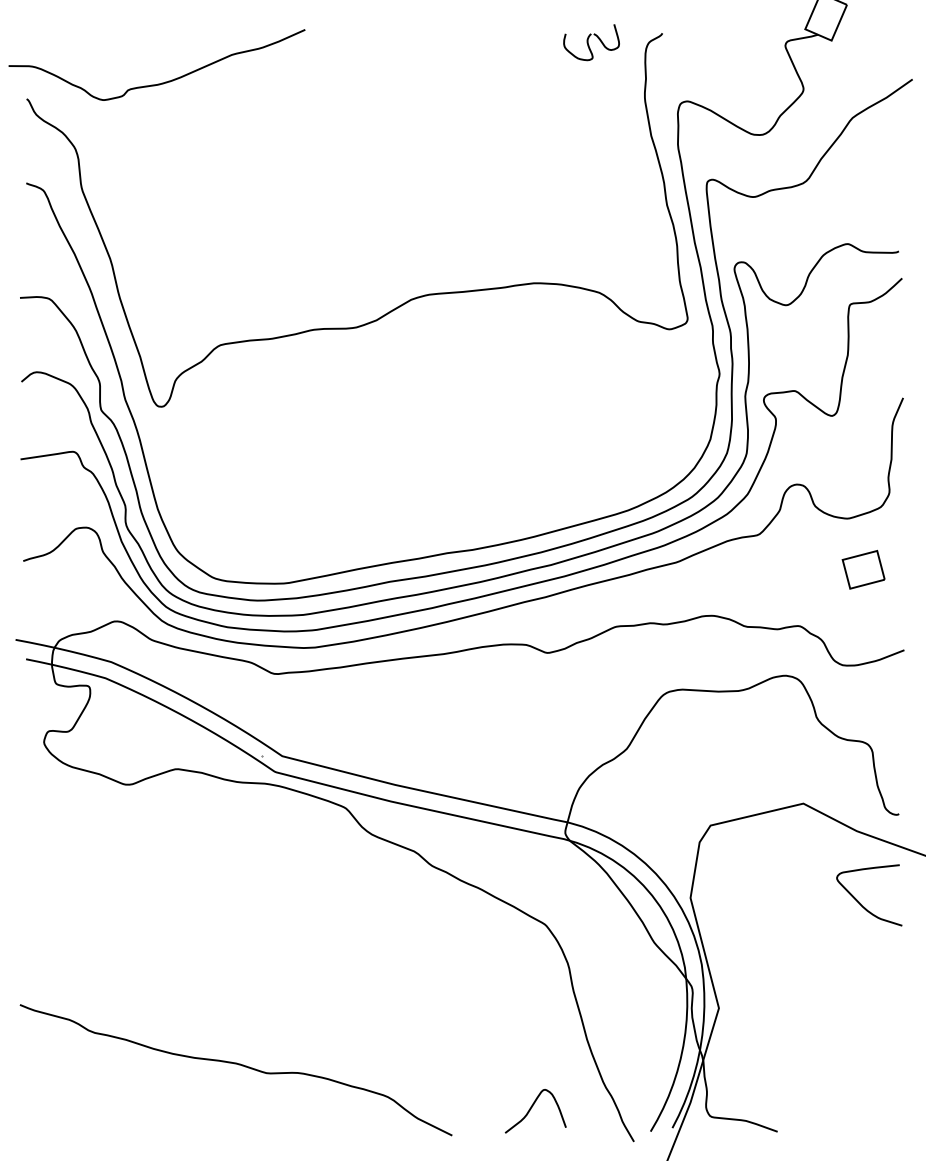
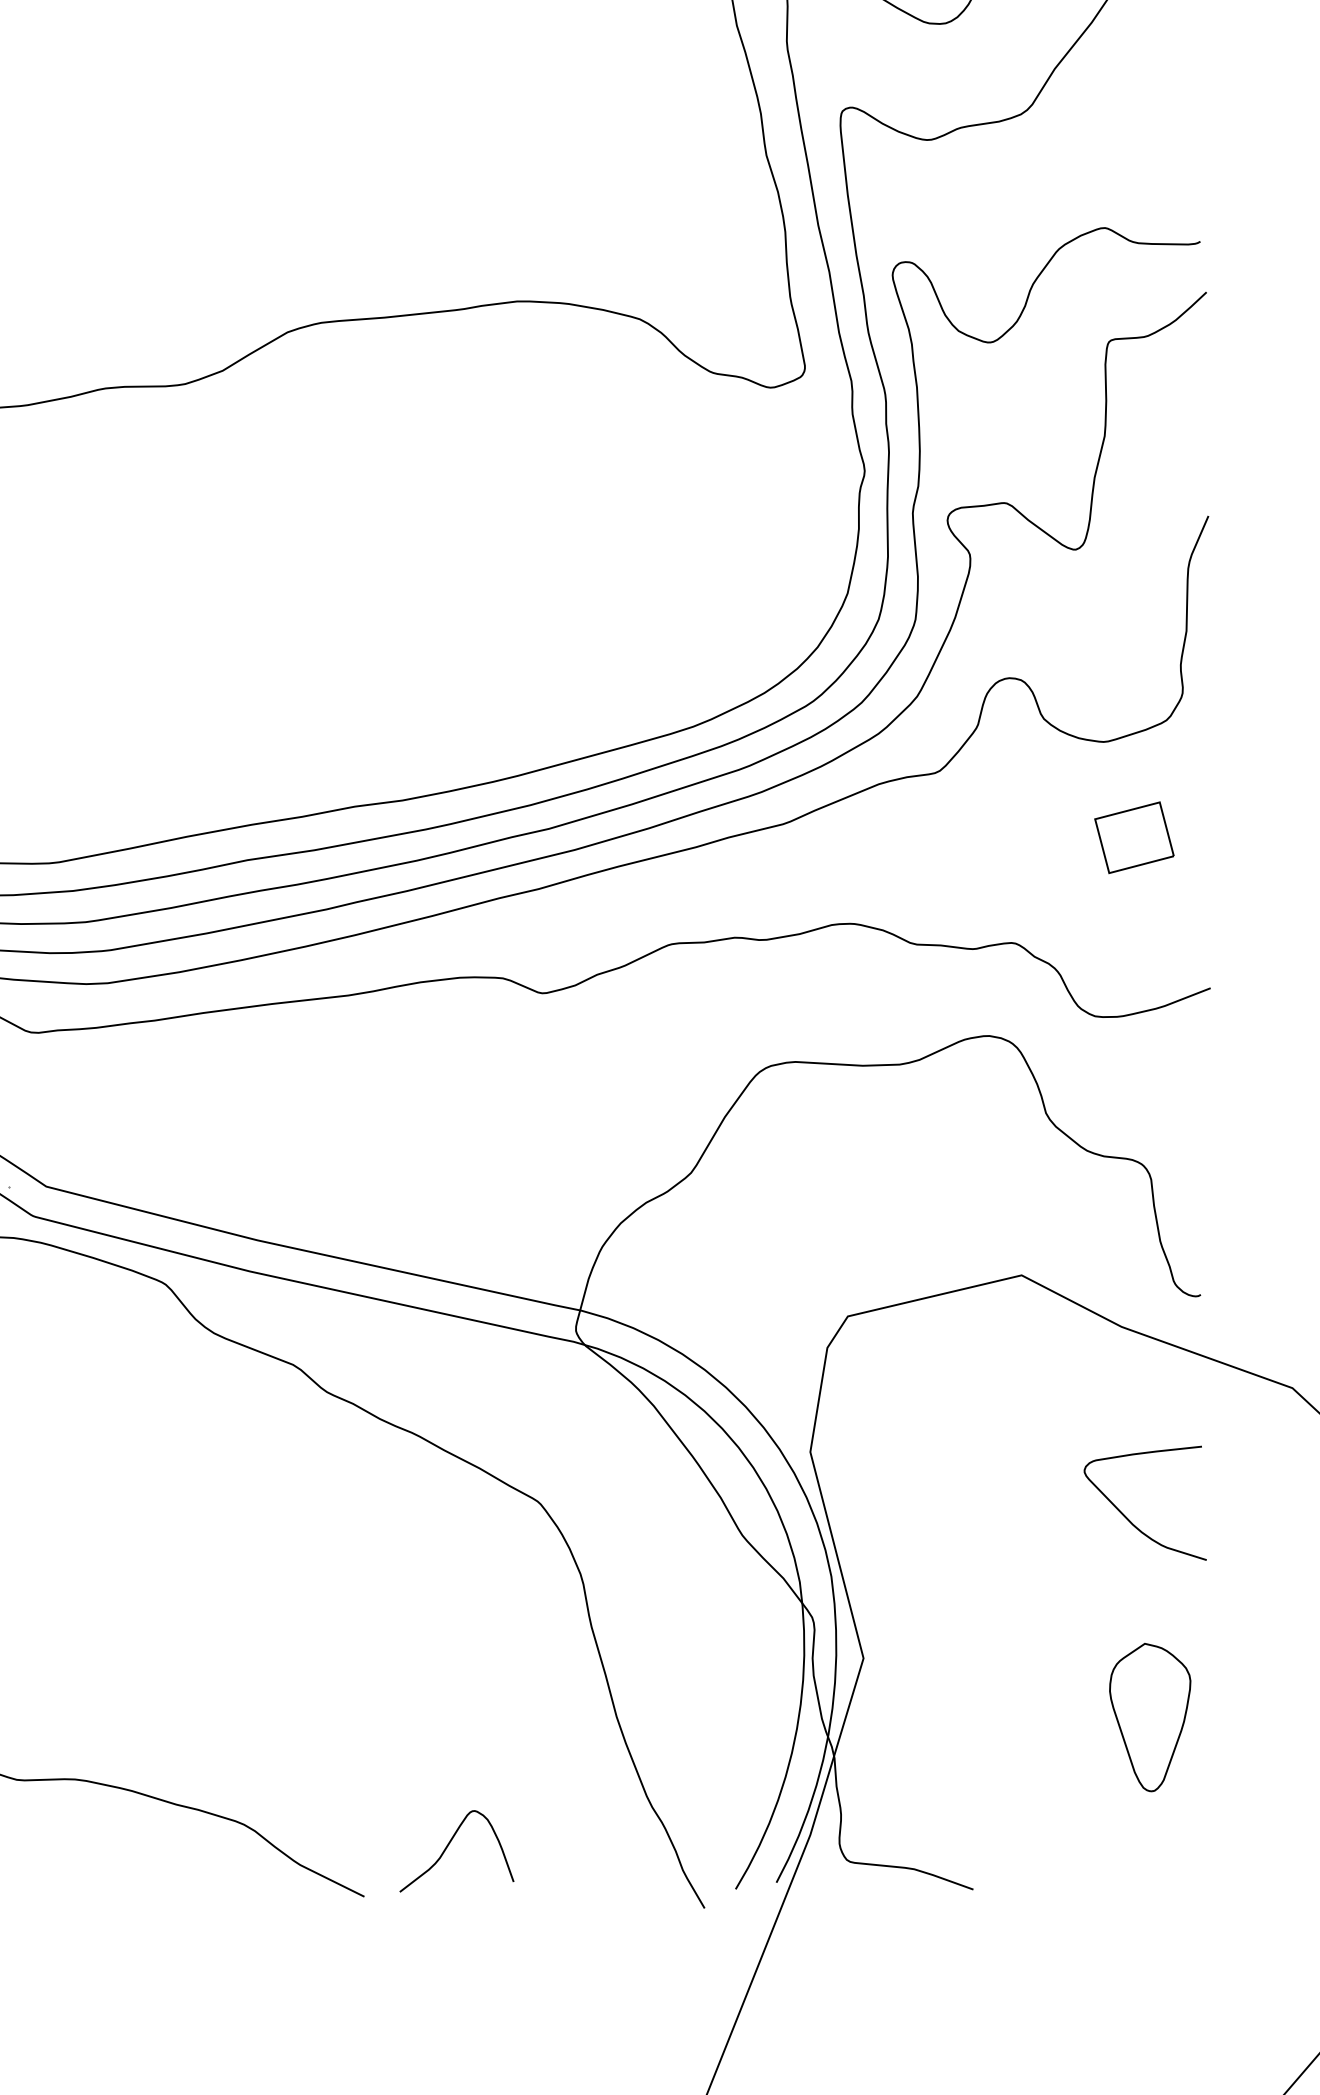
curve: (860, 902) -> (1128, 1516), moved
part: (871, 1039) -> (1149, 1716), added
curve: (531, 1109) -> (449, 1847), moved

